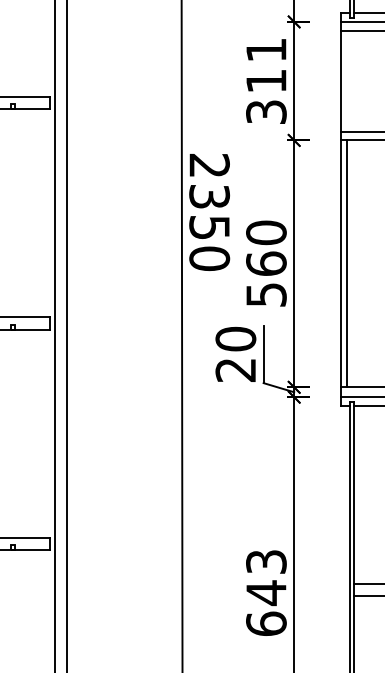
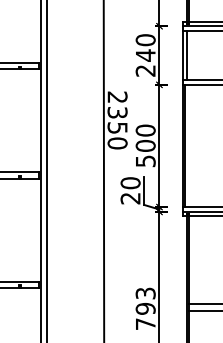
text: (265, 81) -> (145, 55), 311 -> 240
line: (348, 81) -> (186, 55), added
text: (265, 262) -> (145, 145), 560 -> 500
text: (265, 608) -> (145, 316), 643 -> 793

